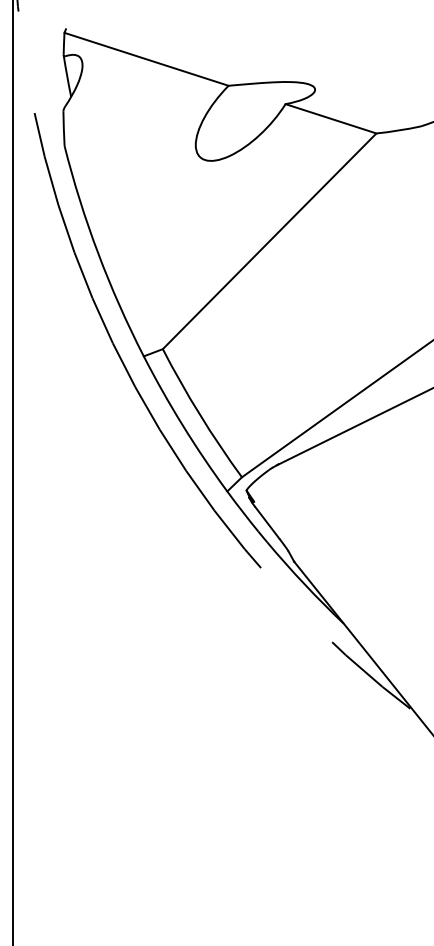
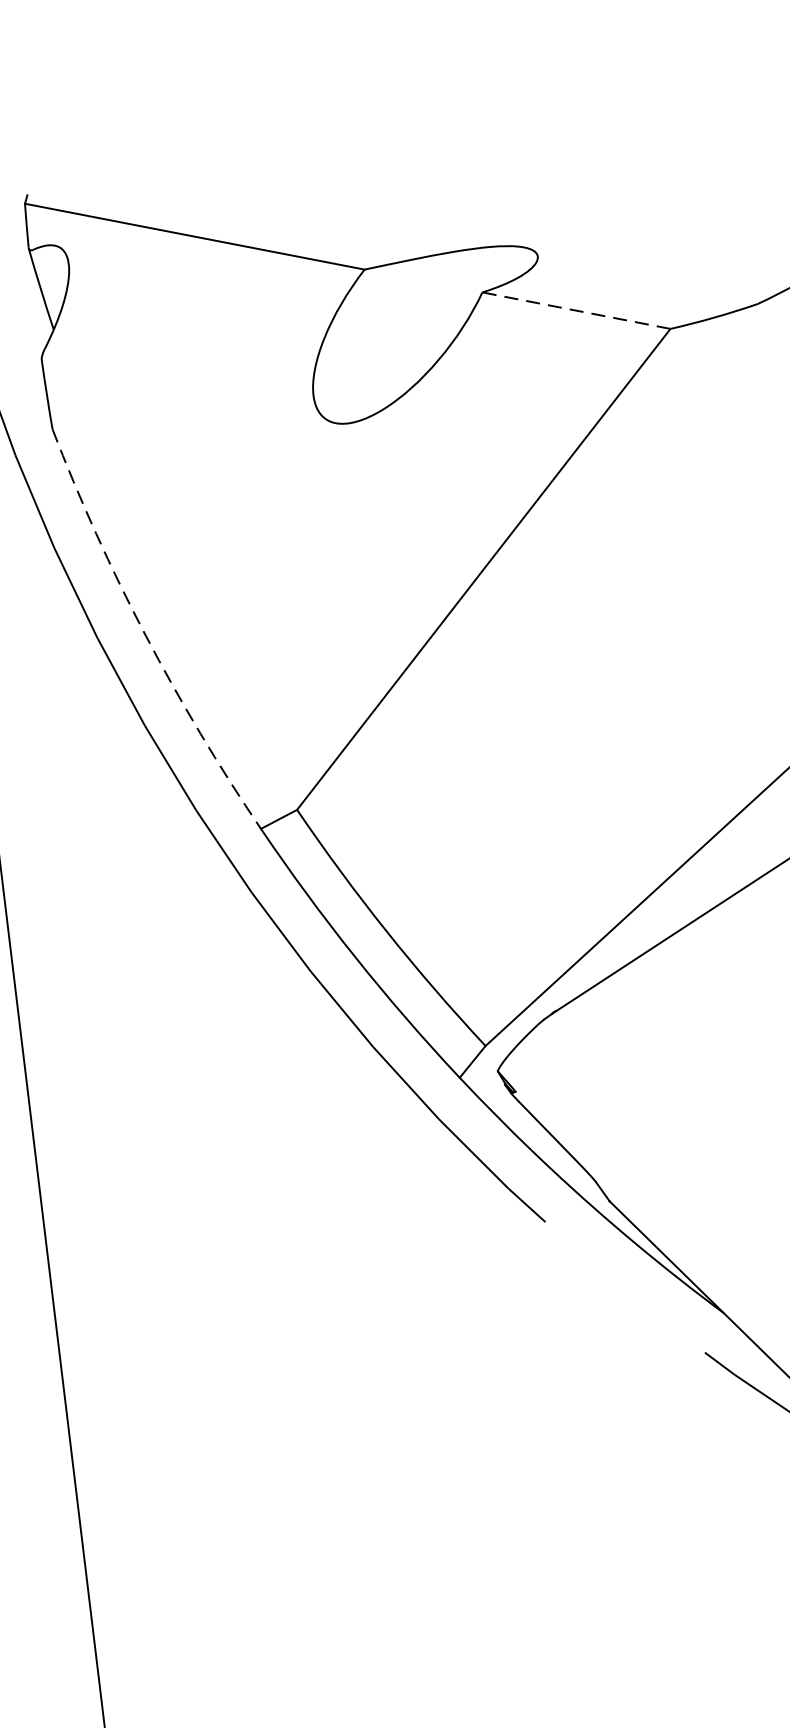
line: (331, 118) -> (577, 309), solid -> dashed
arc: (98, 253) -> (145, 634), solid -> dashed

